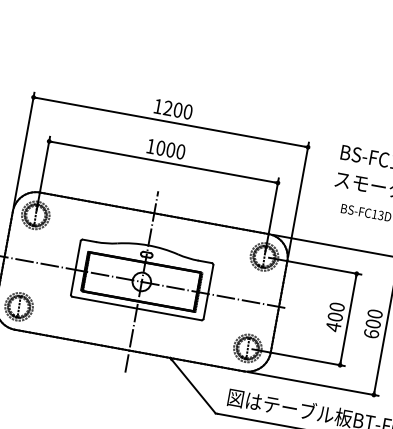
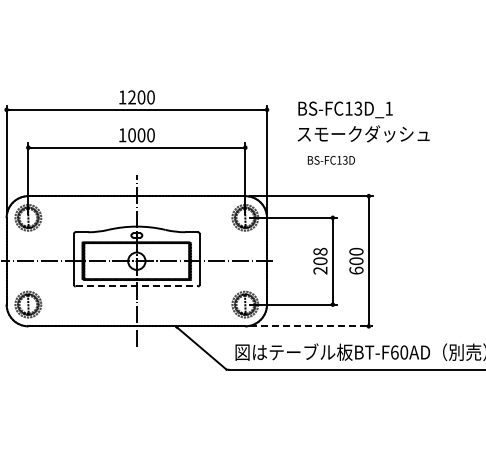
line: (137, 308) -> (137, 286), solid -> dashed
text: (335, 316) -> (320, 260), 400 -> 208
line: (313, 384) -> (311, 326), solid -> dashed

